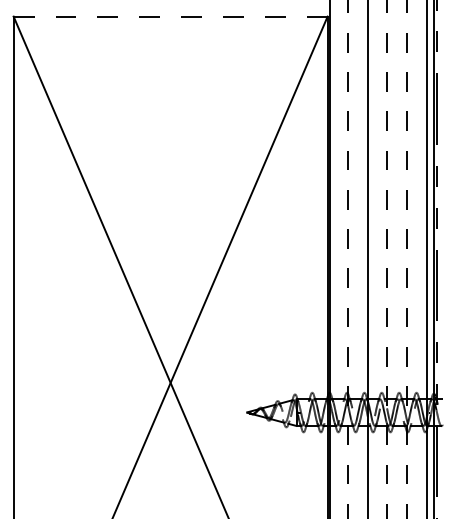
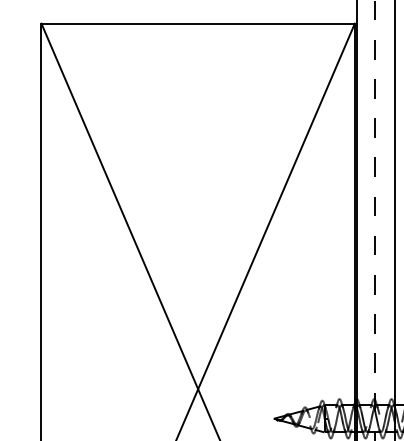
line: (171, 16) -> (199, 23), dashed -> solid

